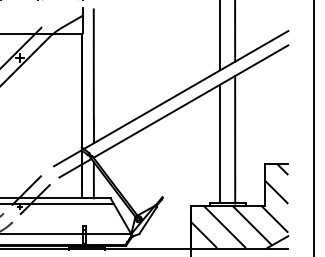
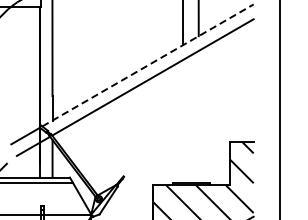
line: (186, 90) -> (148, 65), solid -> dashed
line: (235, 139) -> (199, 116), removed
line: (220, 143) -> (183, 120), removed

